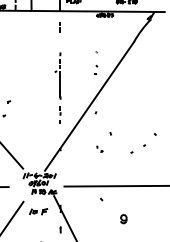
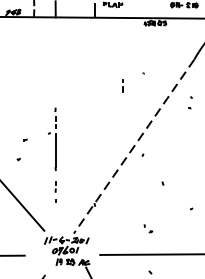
part: (59, 27) -> (121, 85), moved
part: (96, 69) -> (190, 102), moved
part: (57, 87) -> (51, 154), moved
line: (89, 106) -> (134, 146), solid -> dashed
part: (99, 148) -> (147, 227), moved

